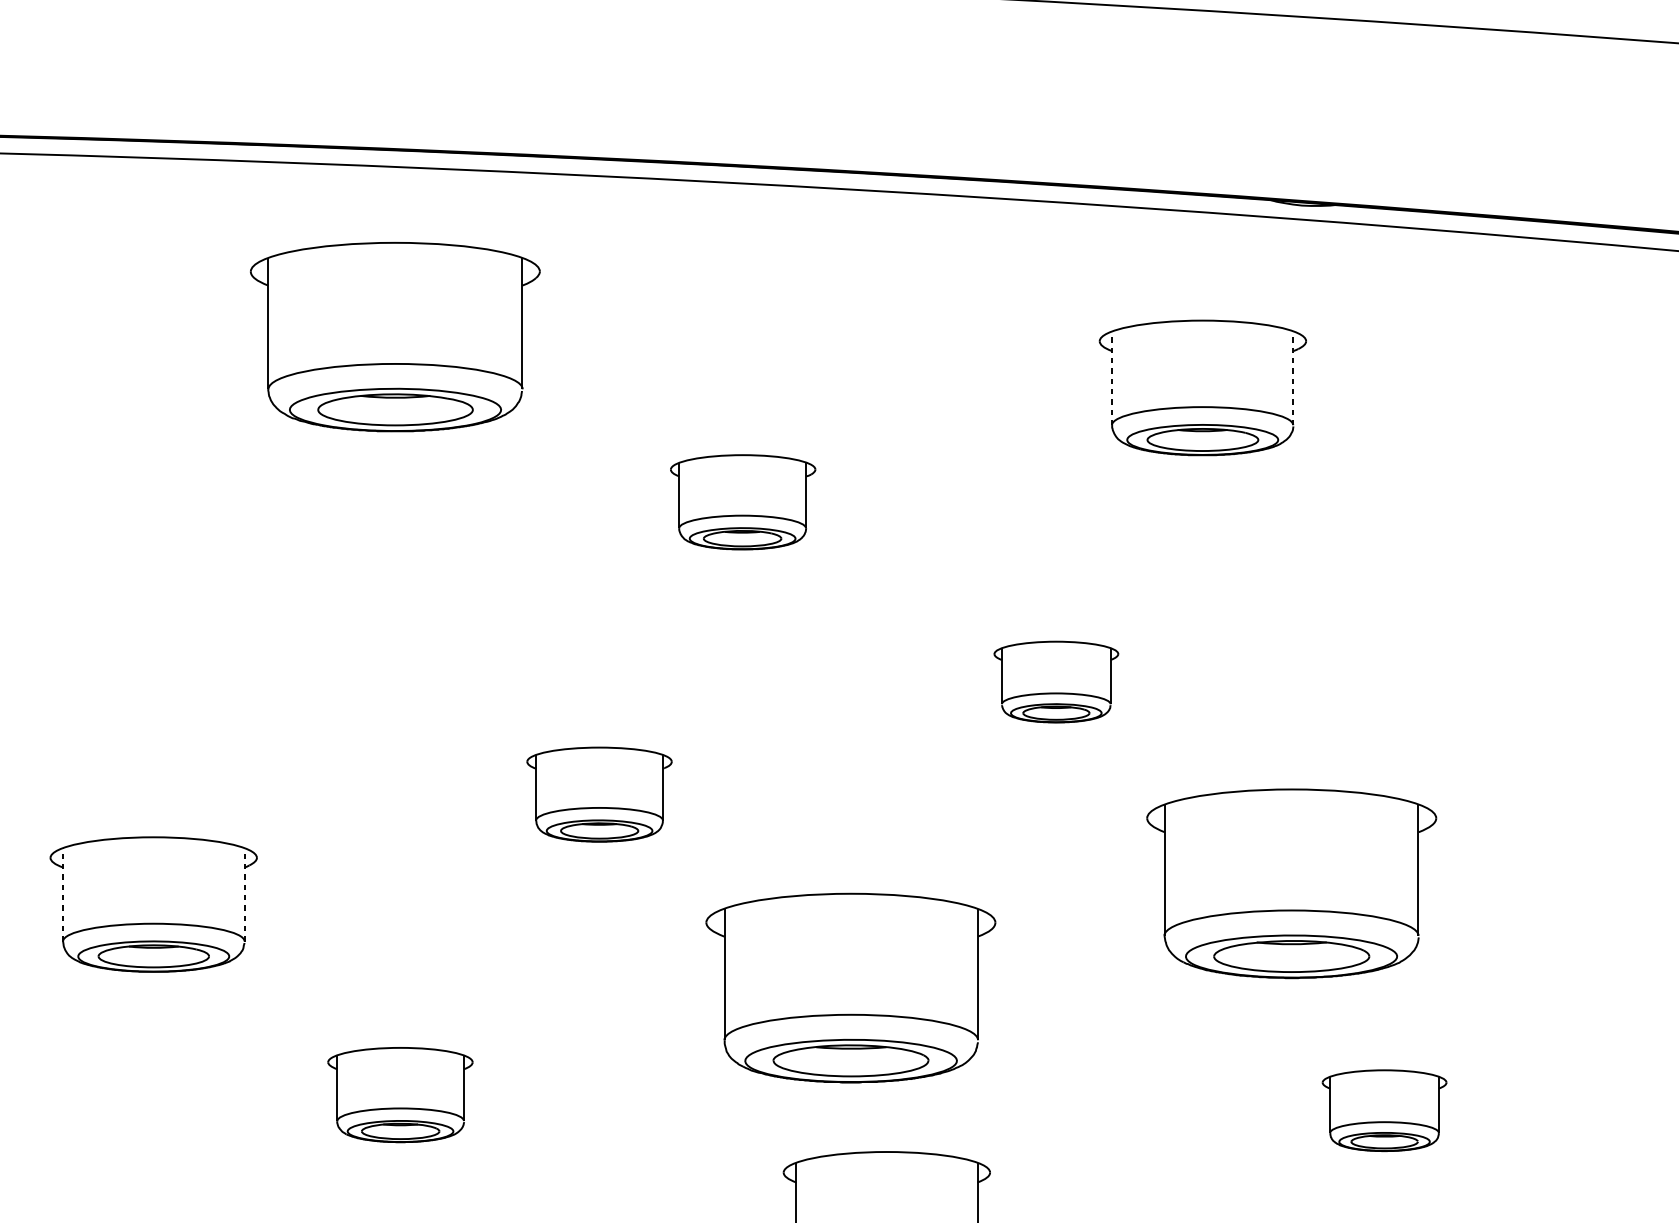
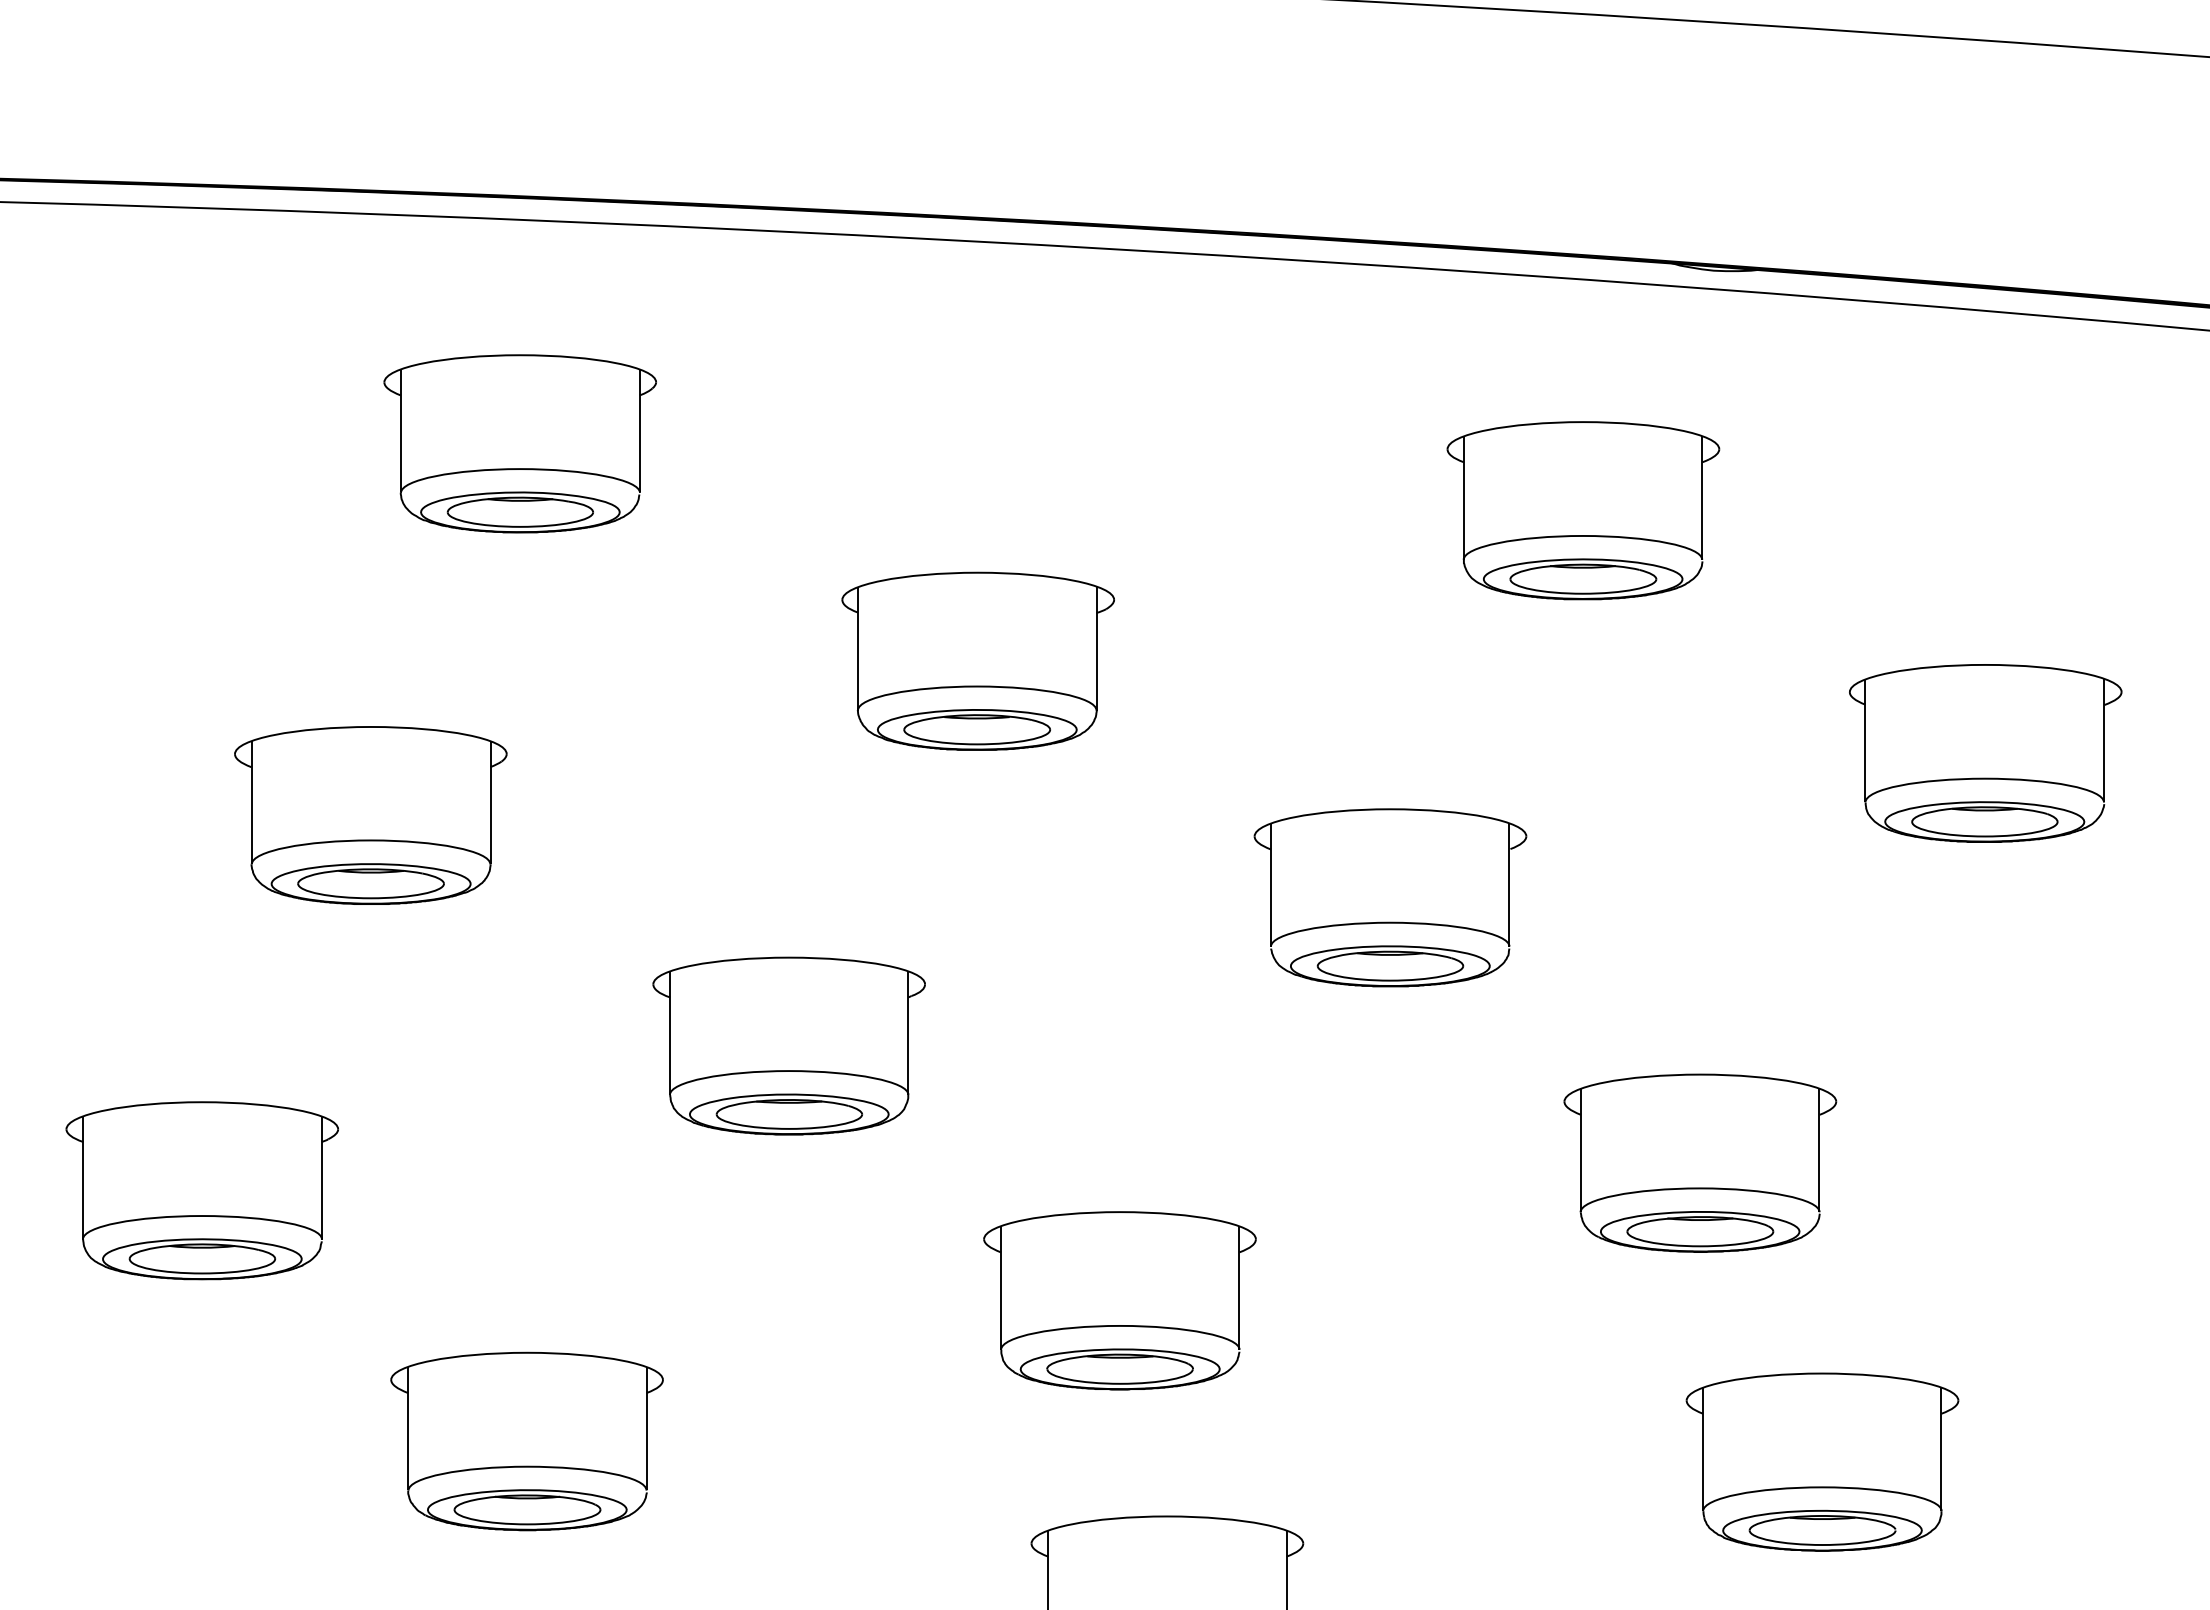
part: (394, 336) -> (519, 443), size x0.71
line: (1111, 378) -> (1463, 498), dashed -> solid
line: (1293, 378) -> (1702, 498), dashed -> solid
part: (742, 501) -> (977, 660), size x1.43
part: (1508, 572) -> (1985, 753), added
part: (281, 619) -> (370, 815), added
part: (1056, 681) -> (1390, 897), size x1.67
part: (599, 794) -> (788, 1045), size x1.43
part: (1291, 883) -> (1700, 1162), size x0.71
line: (63, 894) -> (83, 1177), dashed -> solid
line: (245, 894) -> (322, 1177), dashed -> solid
part: (850, 987) -> (1119, 1300), size x0.71
part: (400, 1095) -> (526, 1441), size x1.43
part: (1384, 1110) -> (1822, 1461), size x1.67

